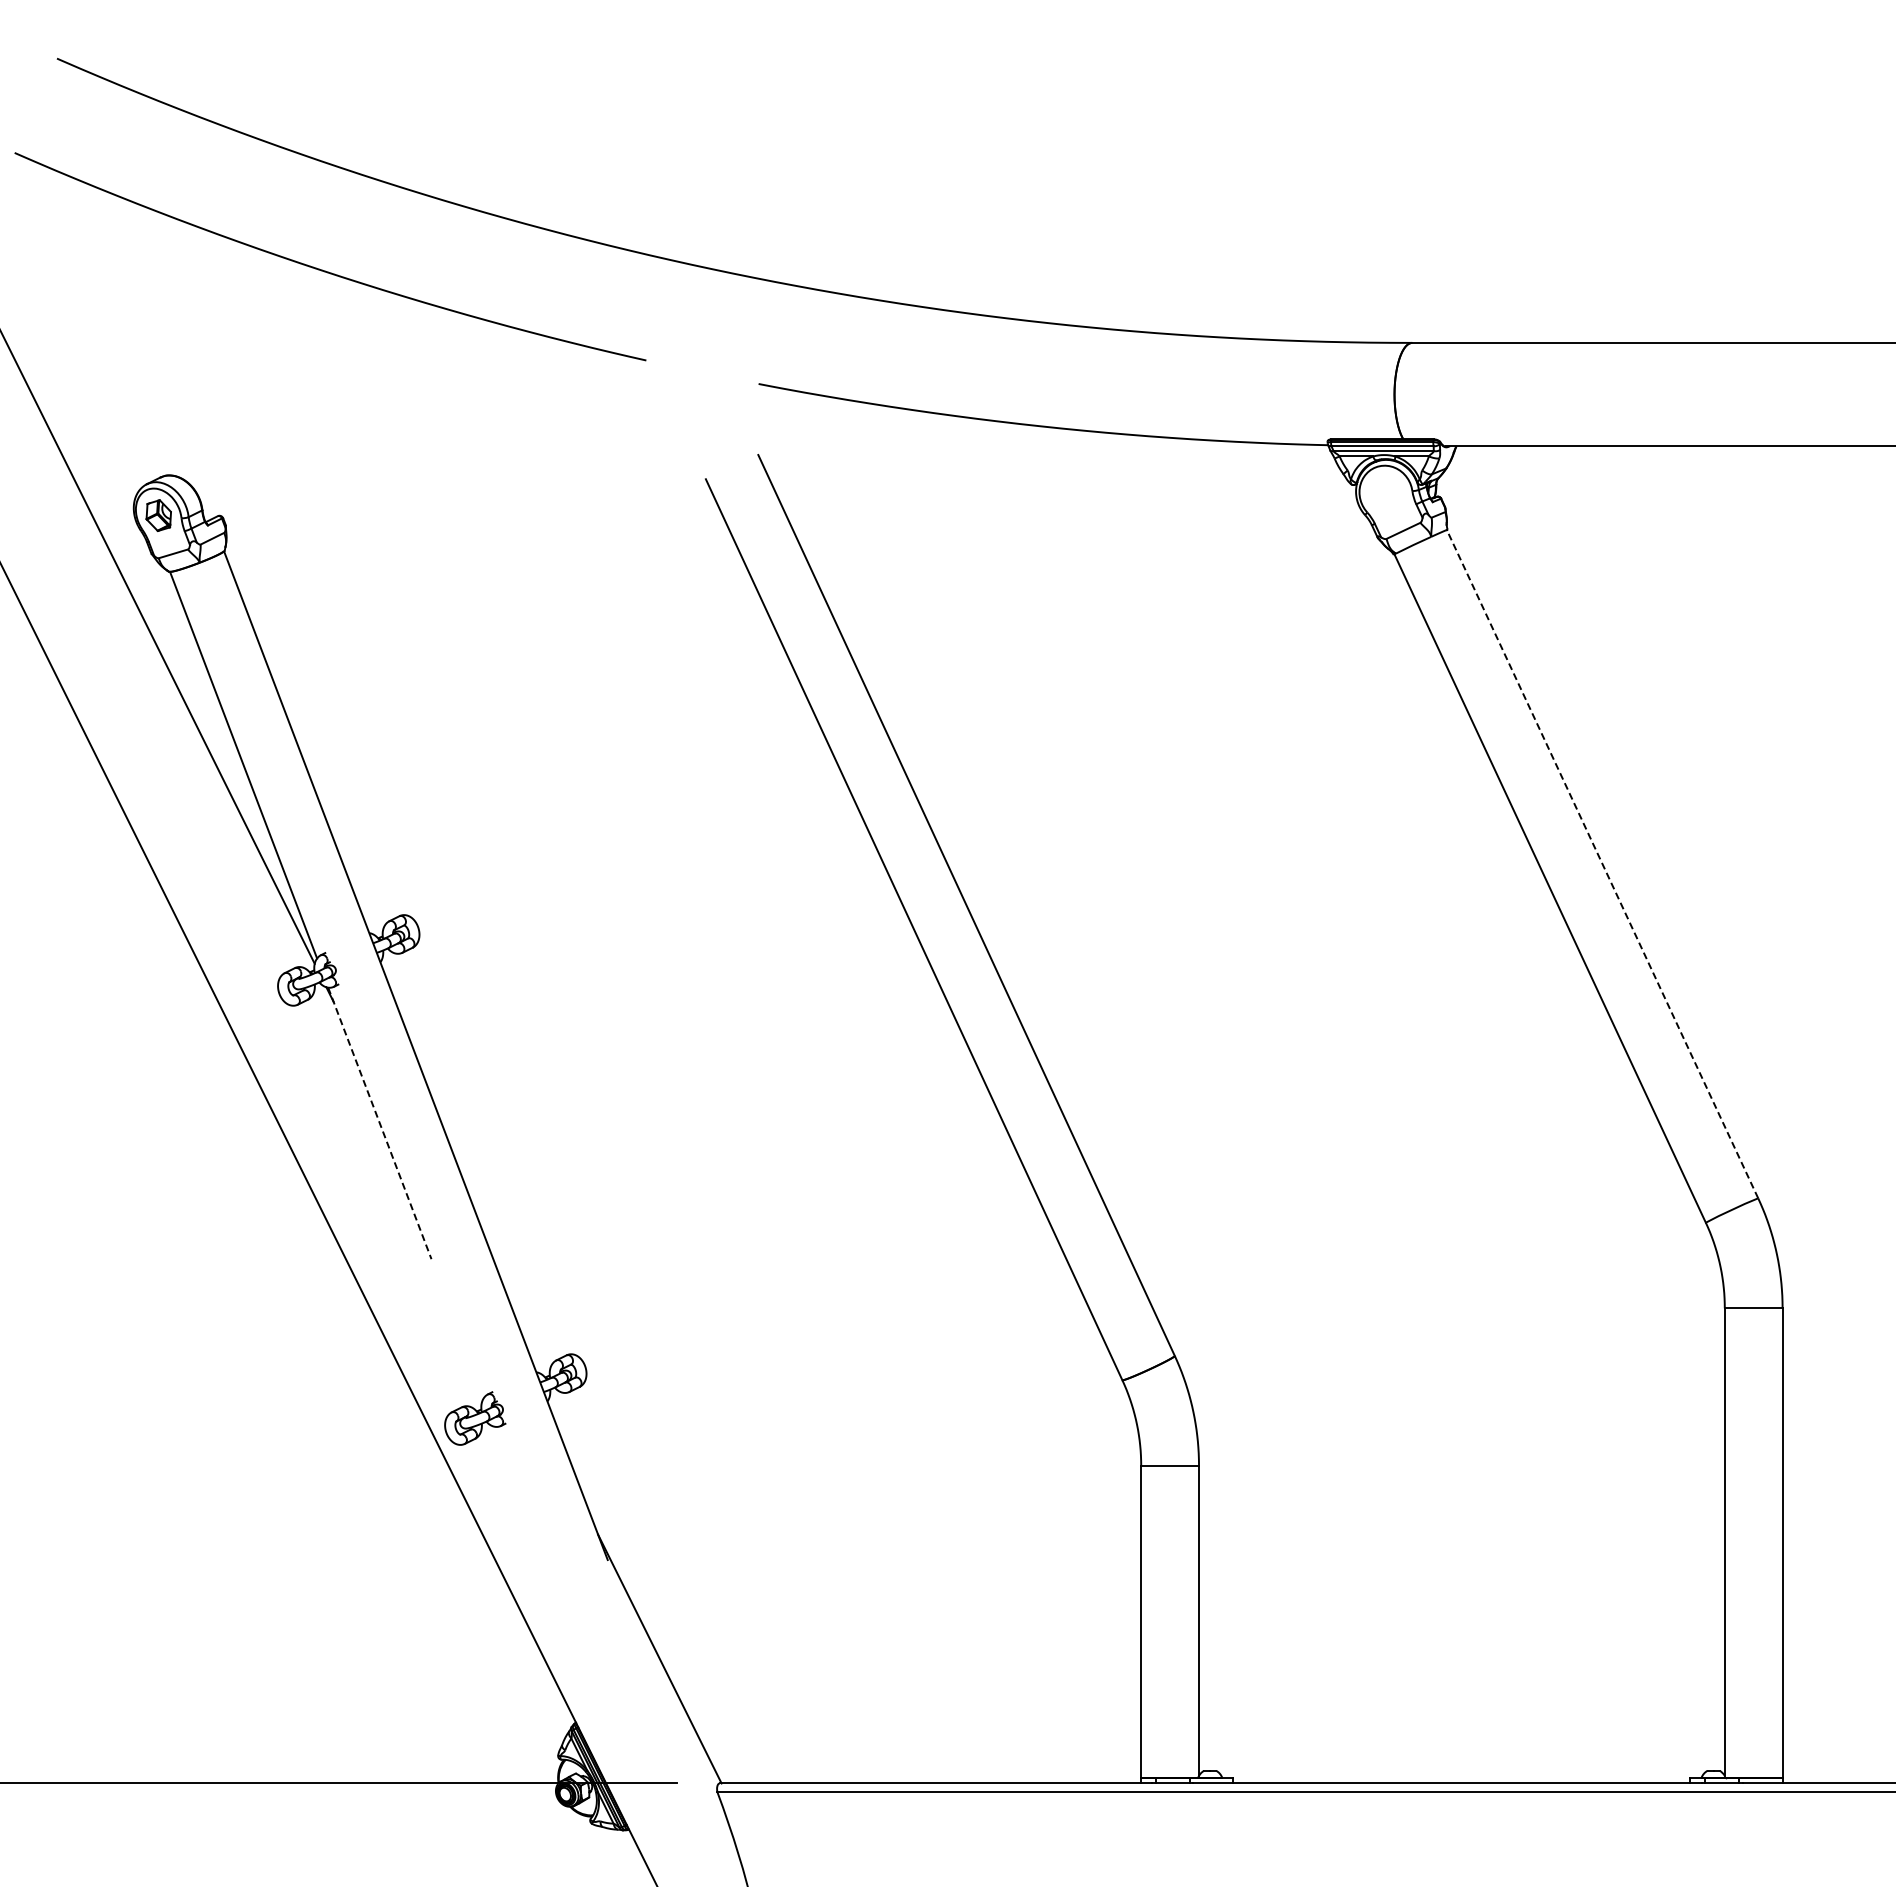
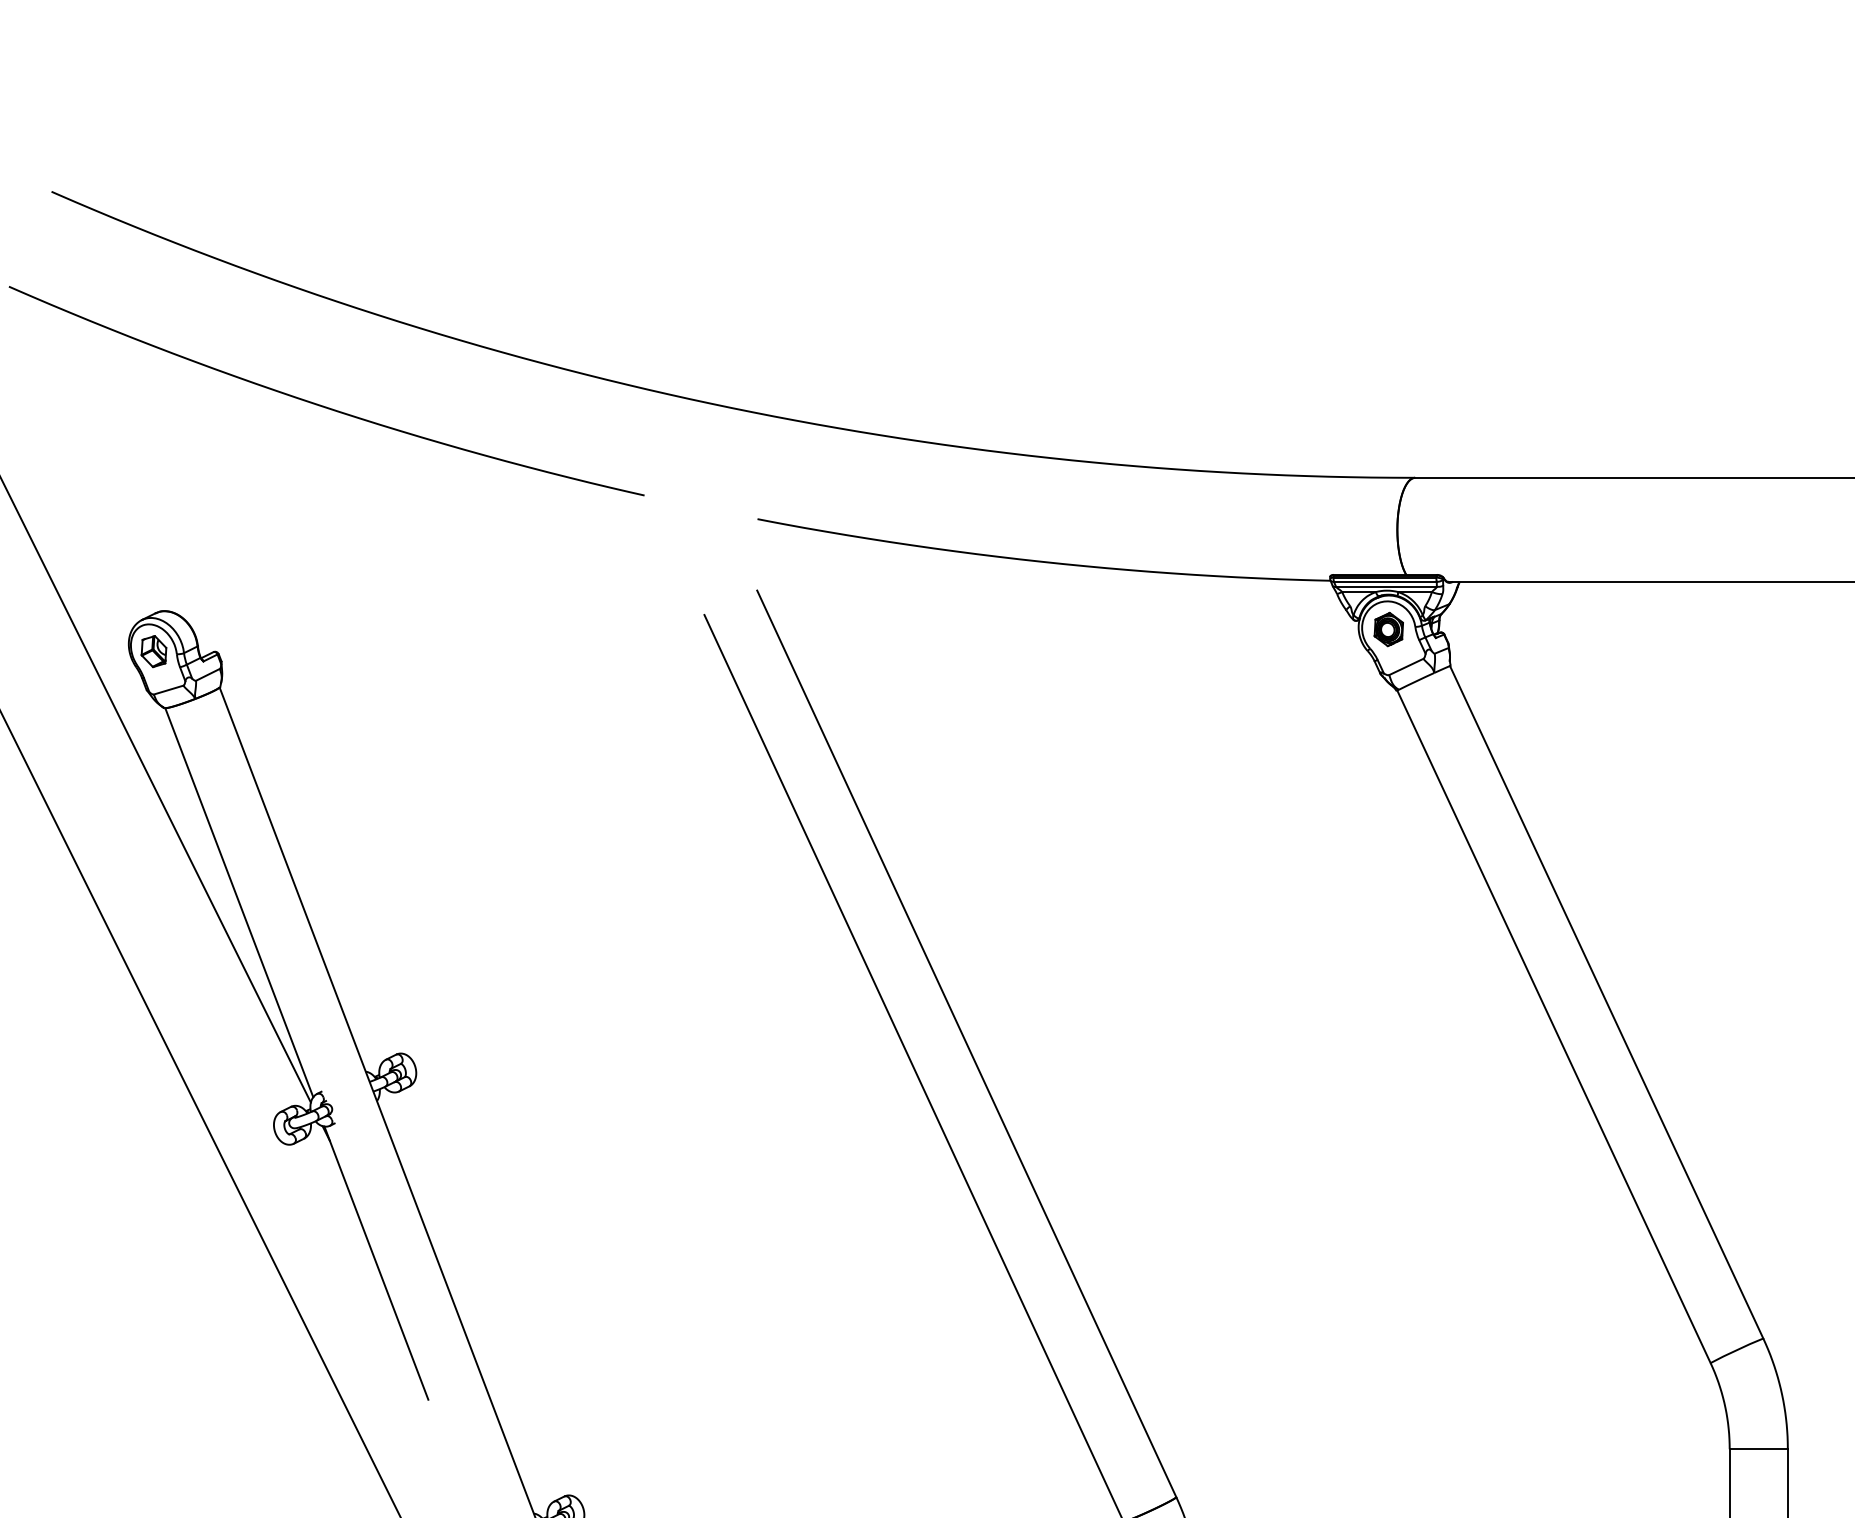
part: (1386, 493) -> (1389, 629), added
line: (1602, 864) -> (1606, 1002), dashed -> solid
line: (380, 1123) -> (377, 1263), dashed -> solid

